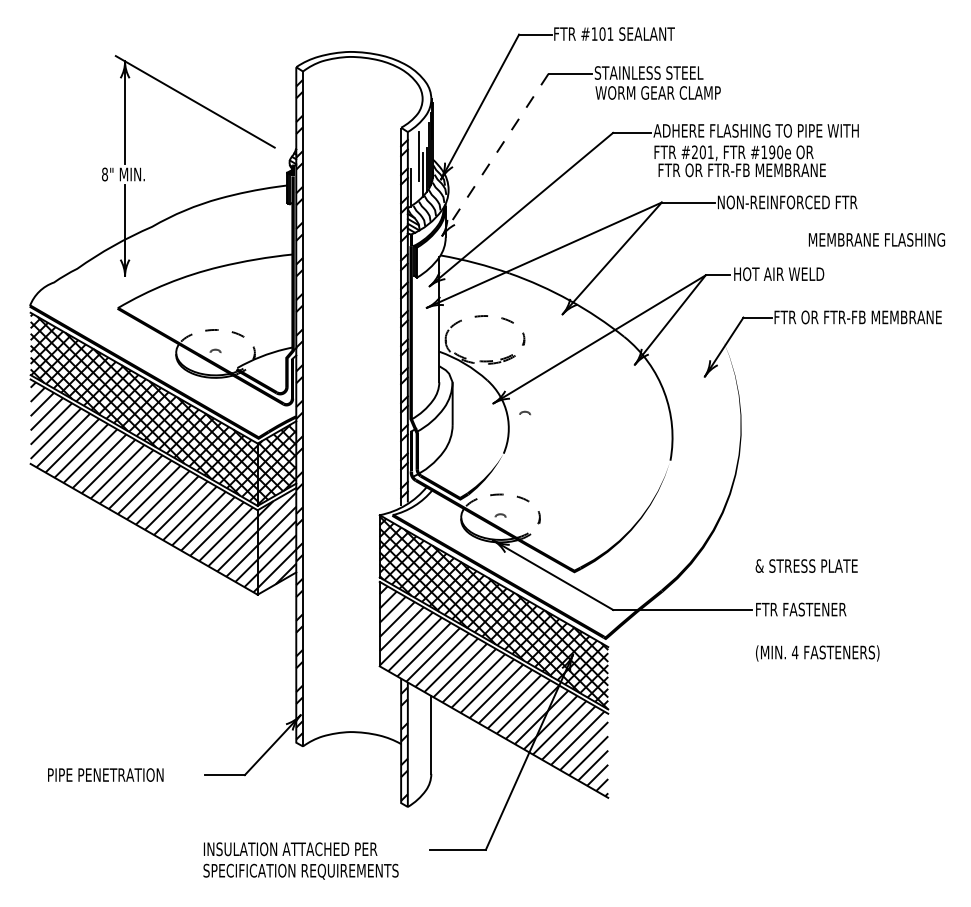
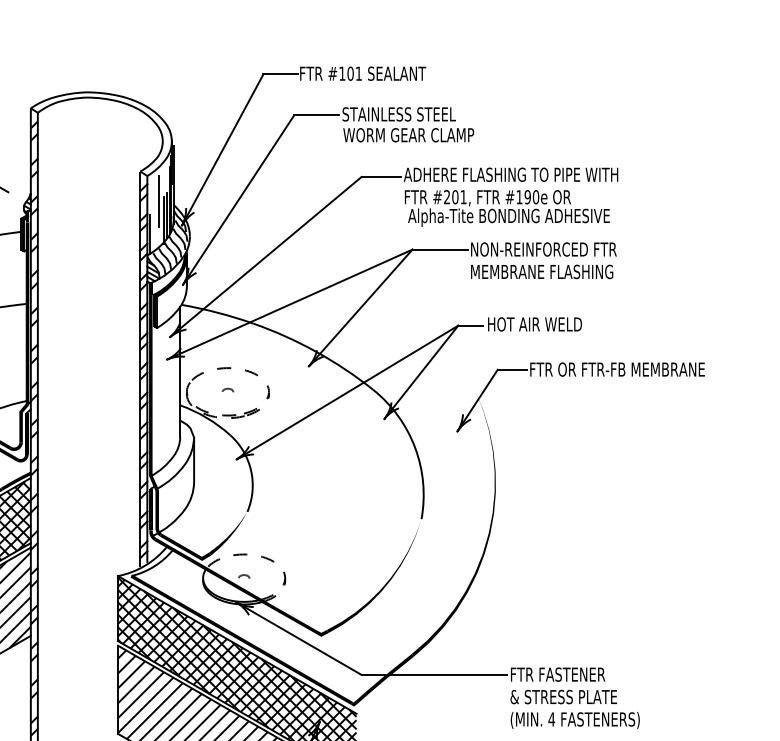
line: (494, 155) -> (237, 200), dashed -> solid
text: (753, 171) -> (508, 217), FTR OR FTR-FB MEMBRANE -> Alpha-Tite BONDING ADHESIVE
text: (876, 239) -> (541, 271), moved
part: (524, 412) -> (227, 389), moved
text: (806, 565) -> (563, 696), moved

